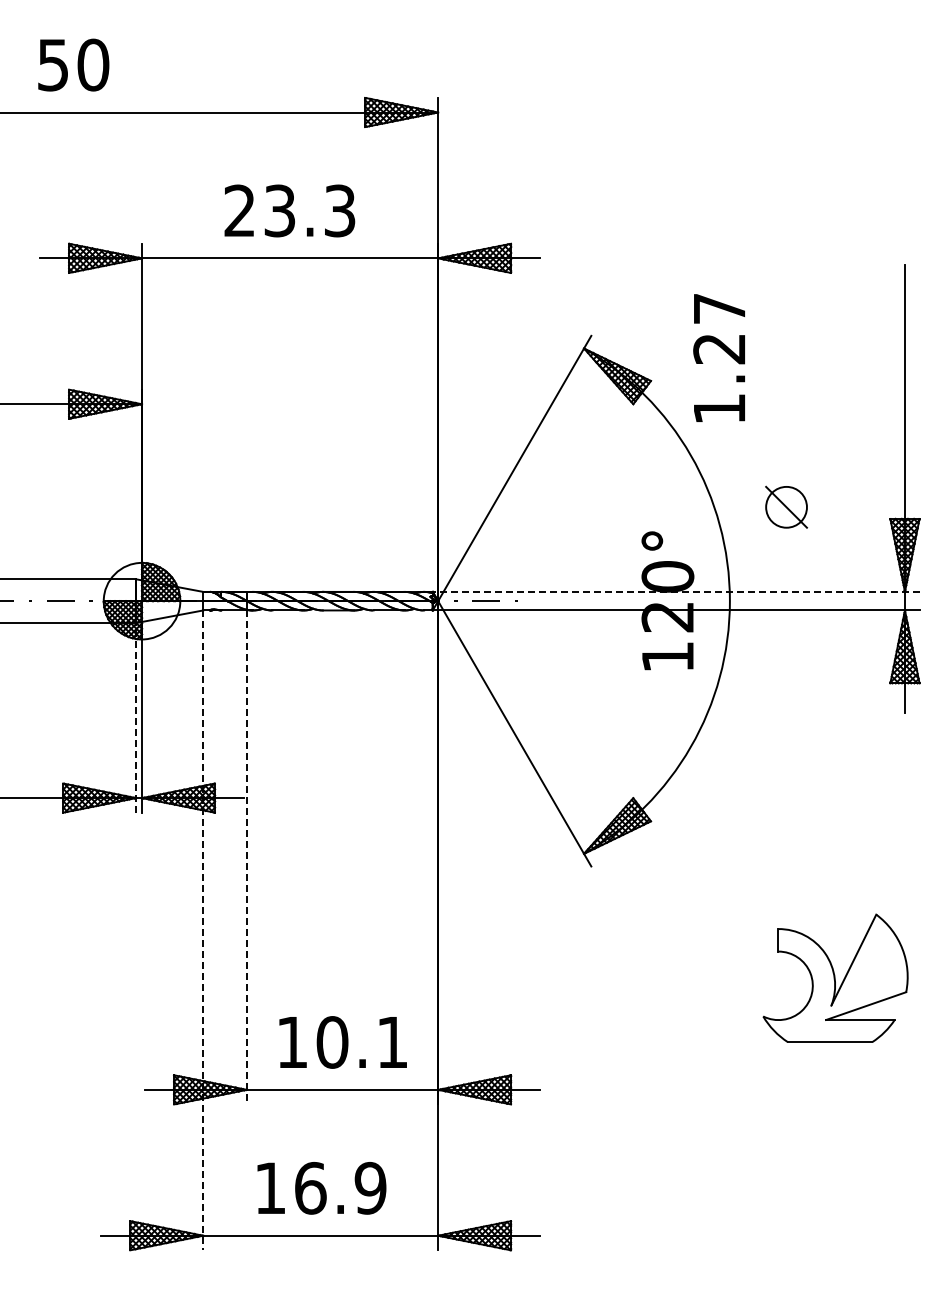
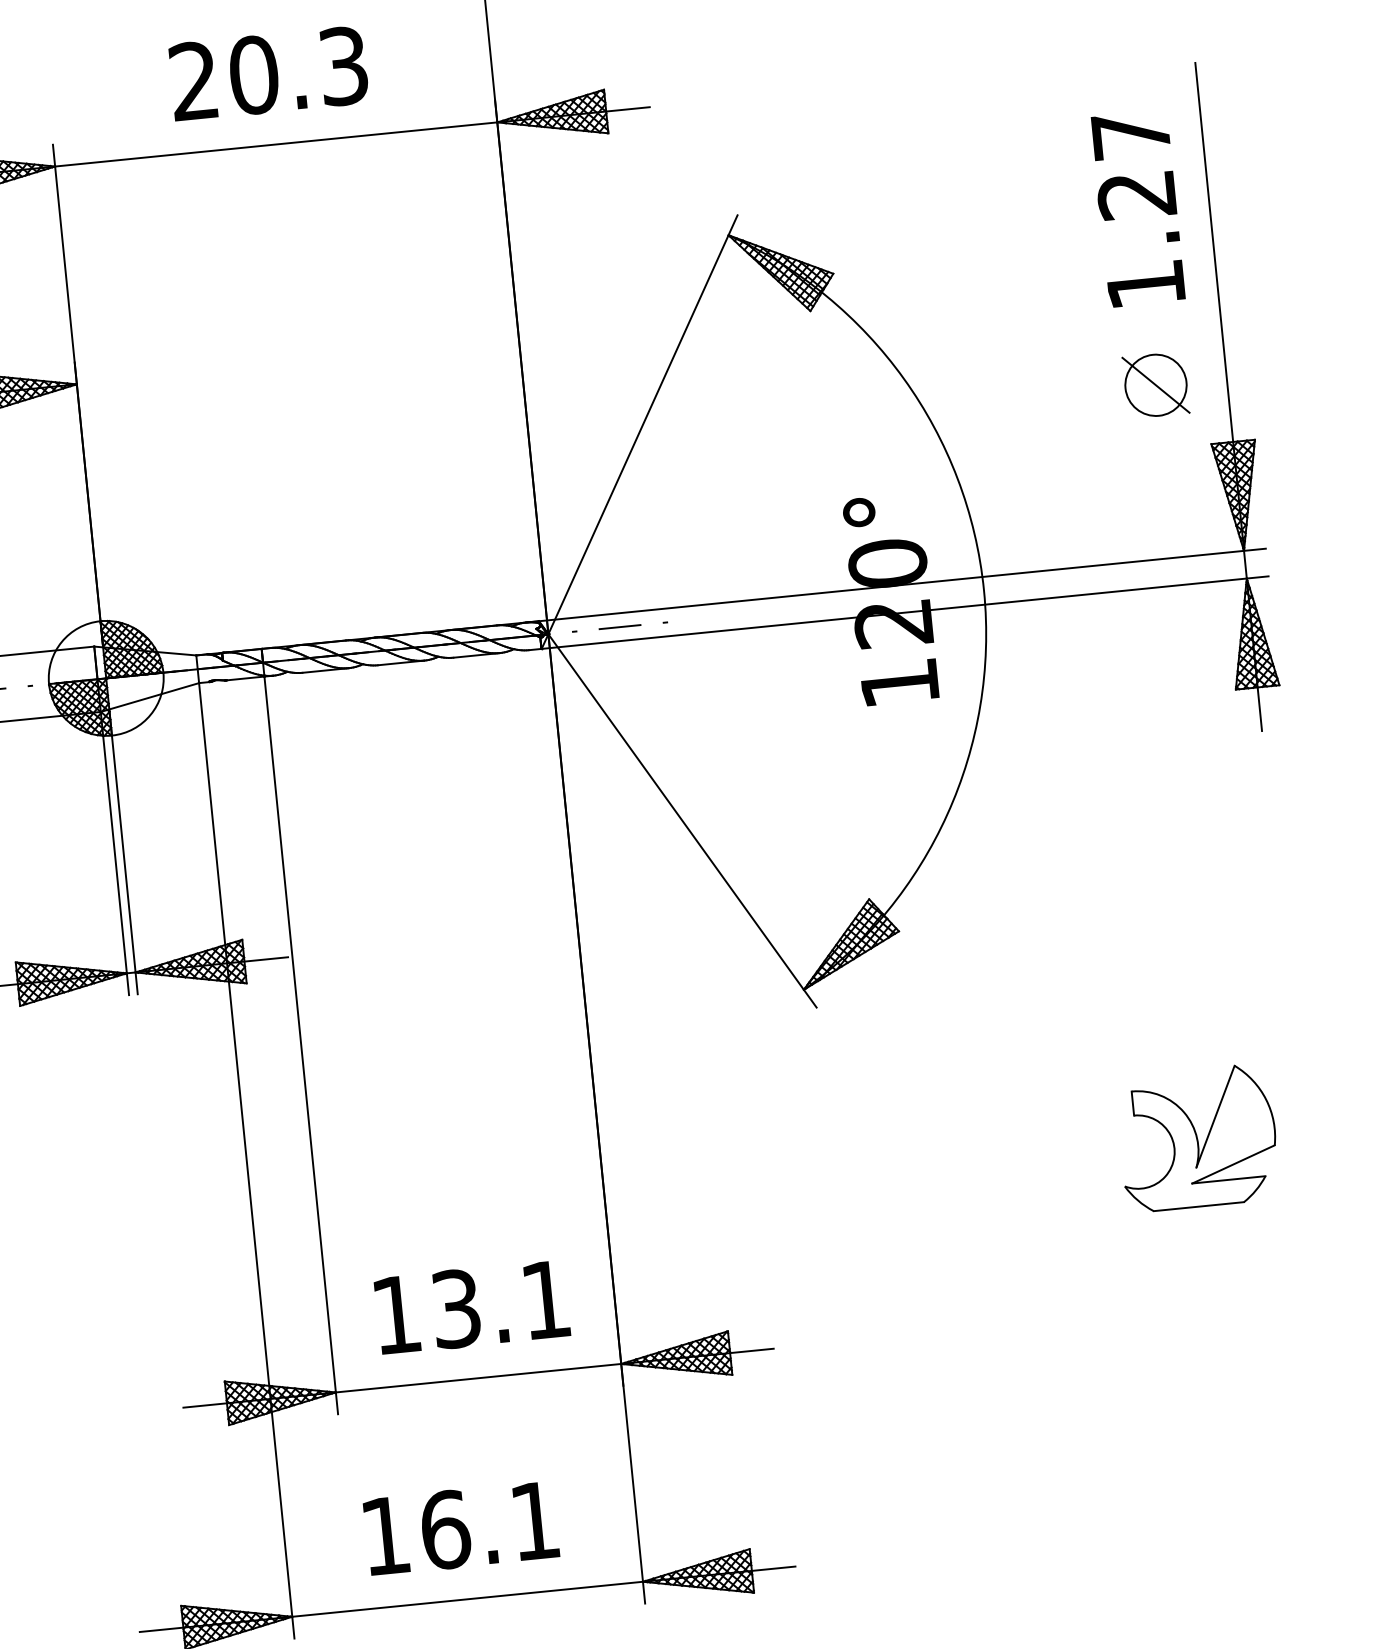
text: (279, 210) -> (253, 74), 23.3 -> 20.3
text: (718, 357) -> (1136, 208), moved
part: (786, 506) -> (1155, 384), moved
line: (675, 591) -> (901, 584), dashed -> solid
line: (136, 717) -> (115, 852), dashed -> solid
line: (247, 857) -> (301, 1045), dashed -> solid
line: (203, 930) -> (247, 1160), dashed -> solid
part: (835, 977) -> (1197, 1136), size x0.71
text: (332, 1042) -> (456, 1308), 10.1 -> 13.1
text: (370, 1188) -> (534, 1521), 16.9 -> 16.1

